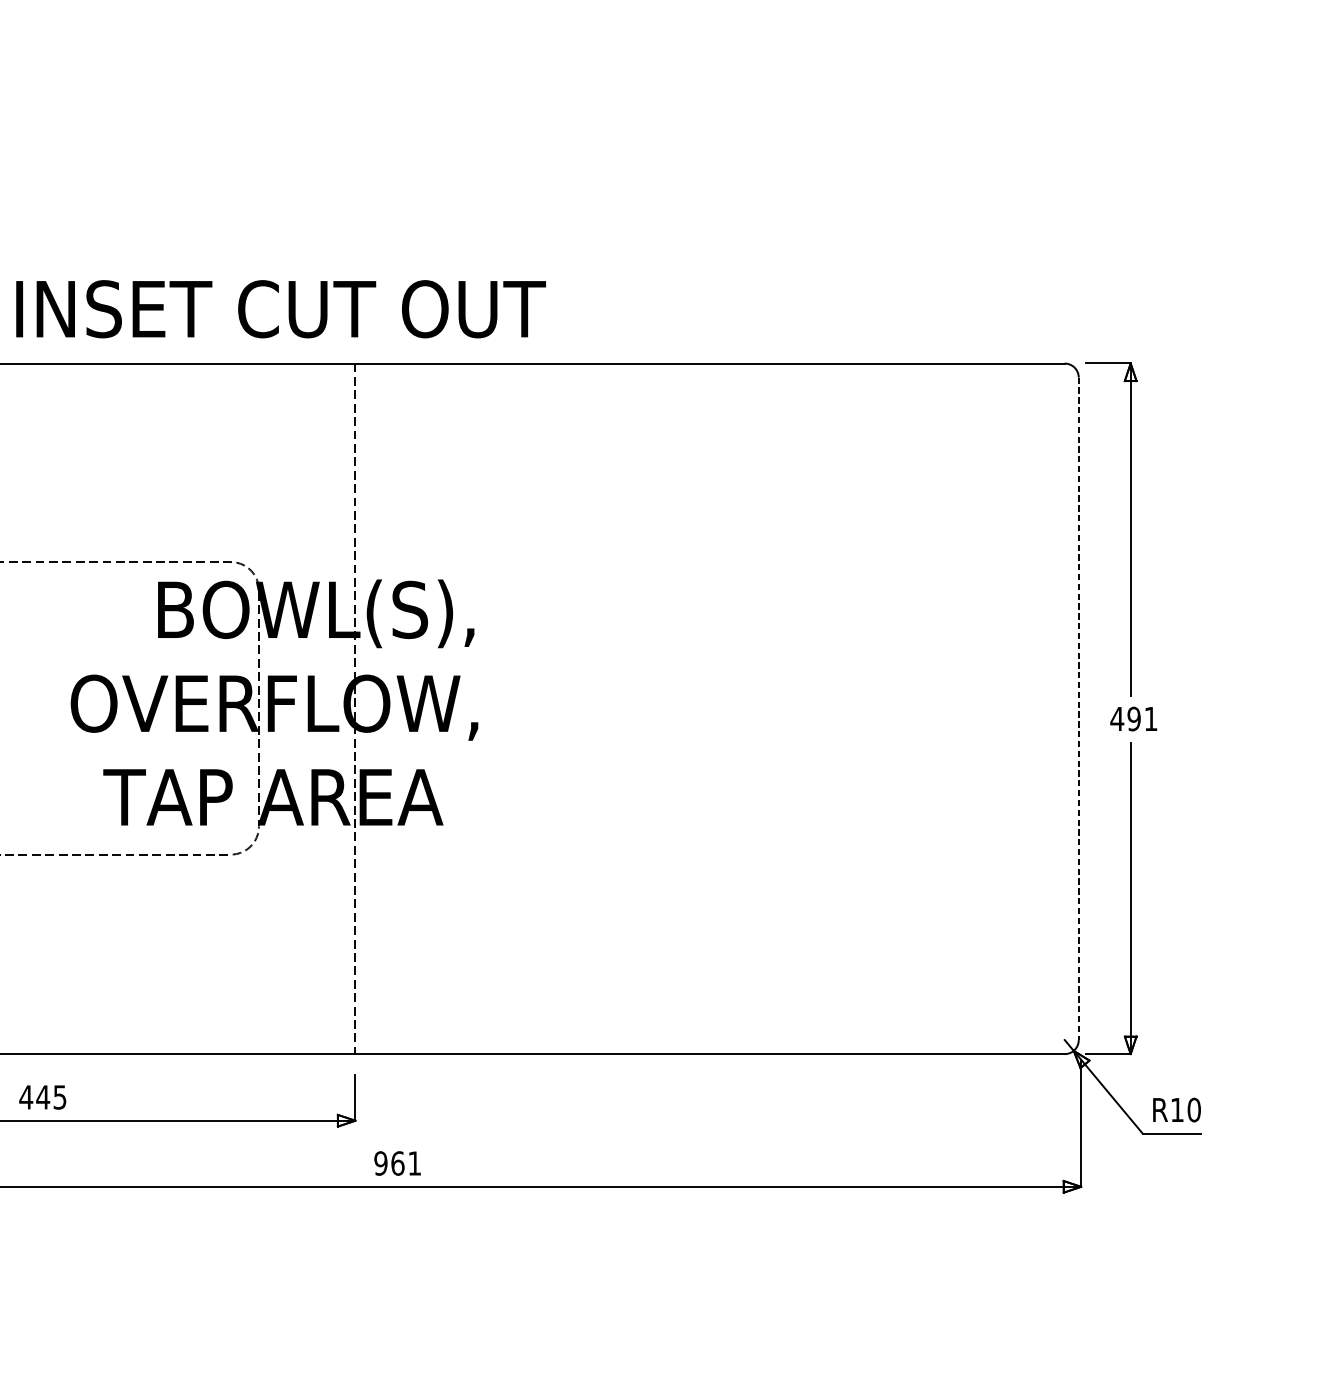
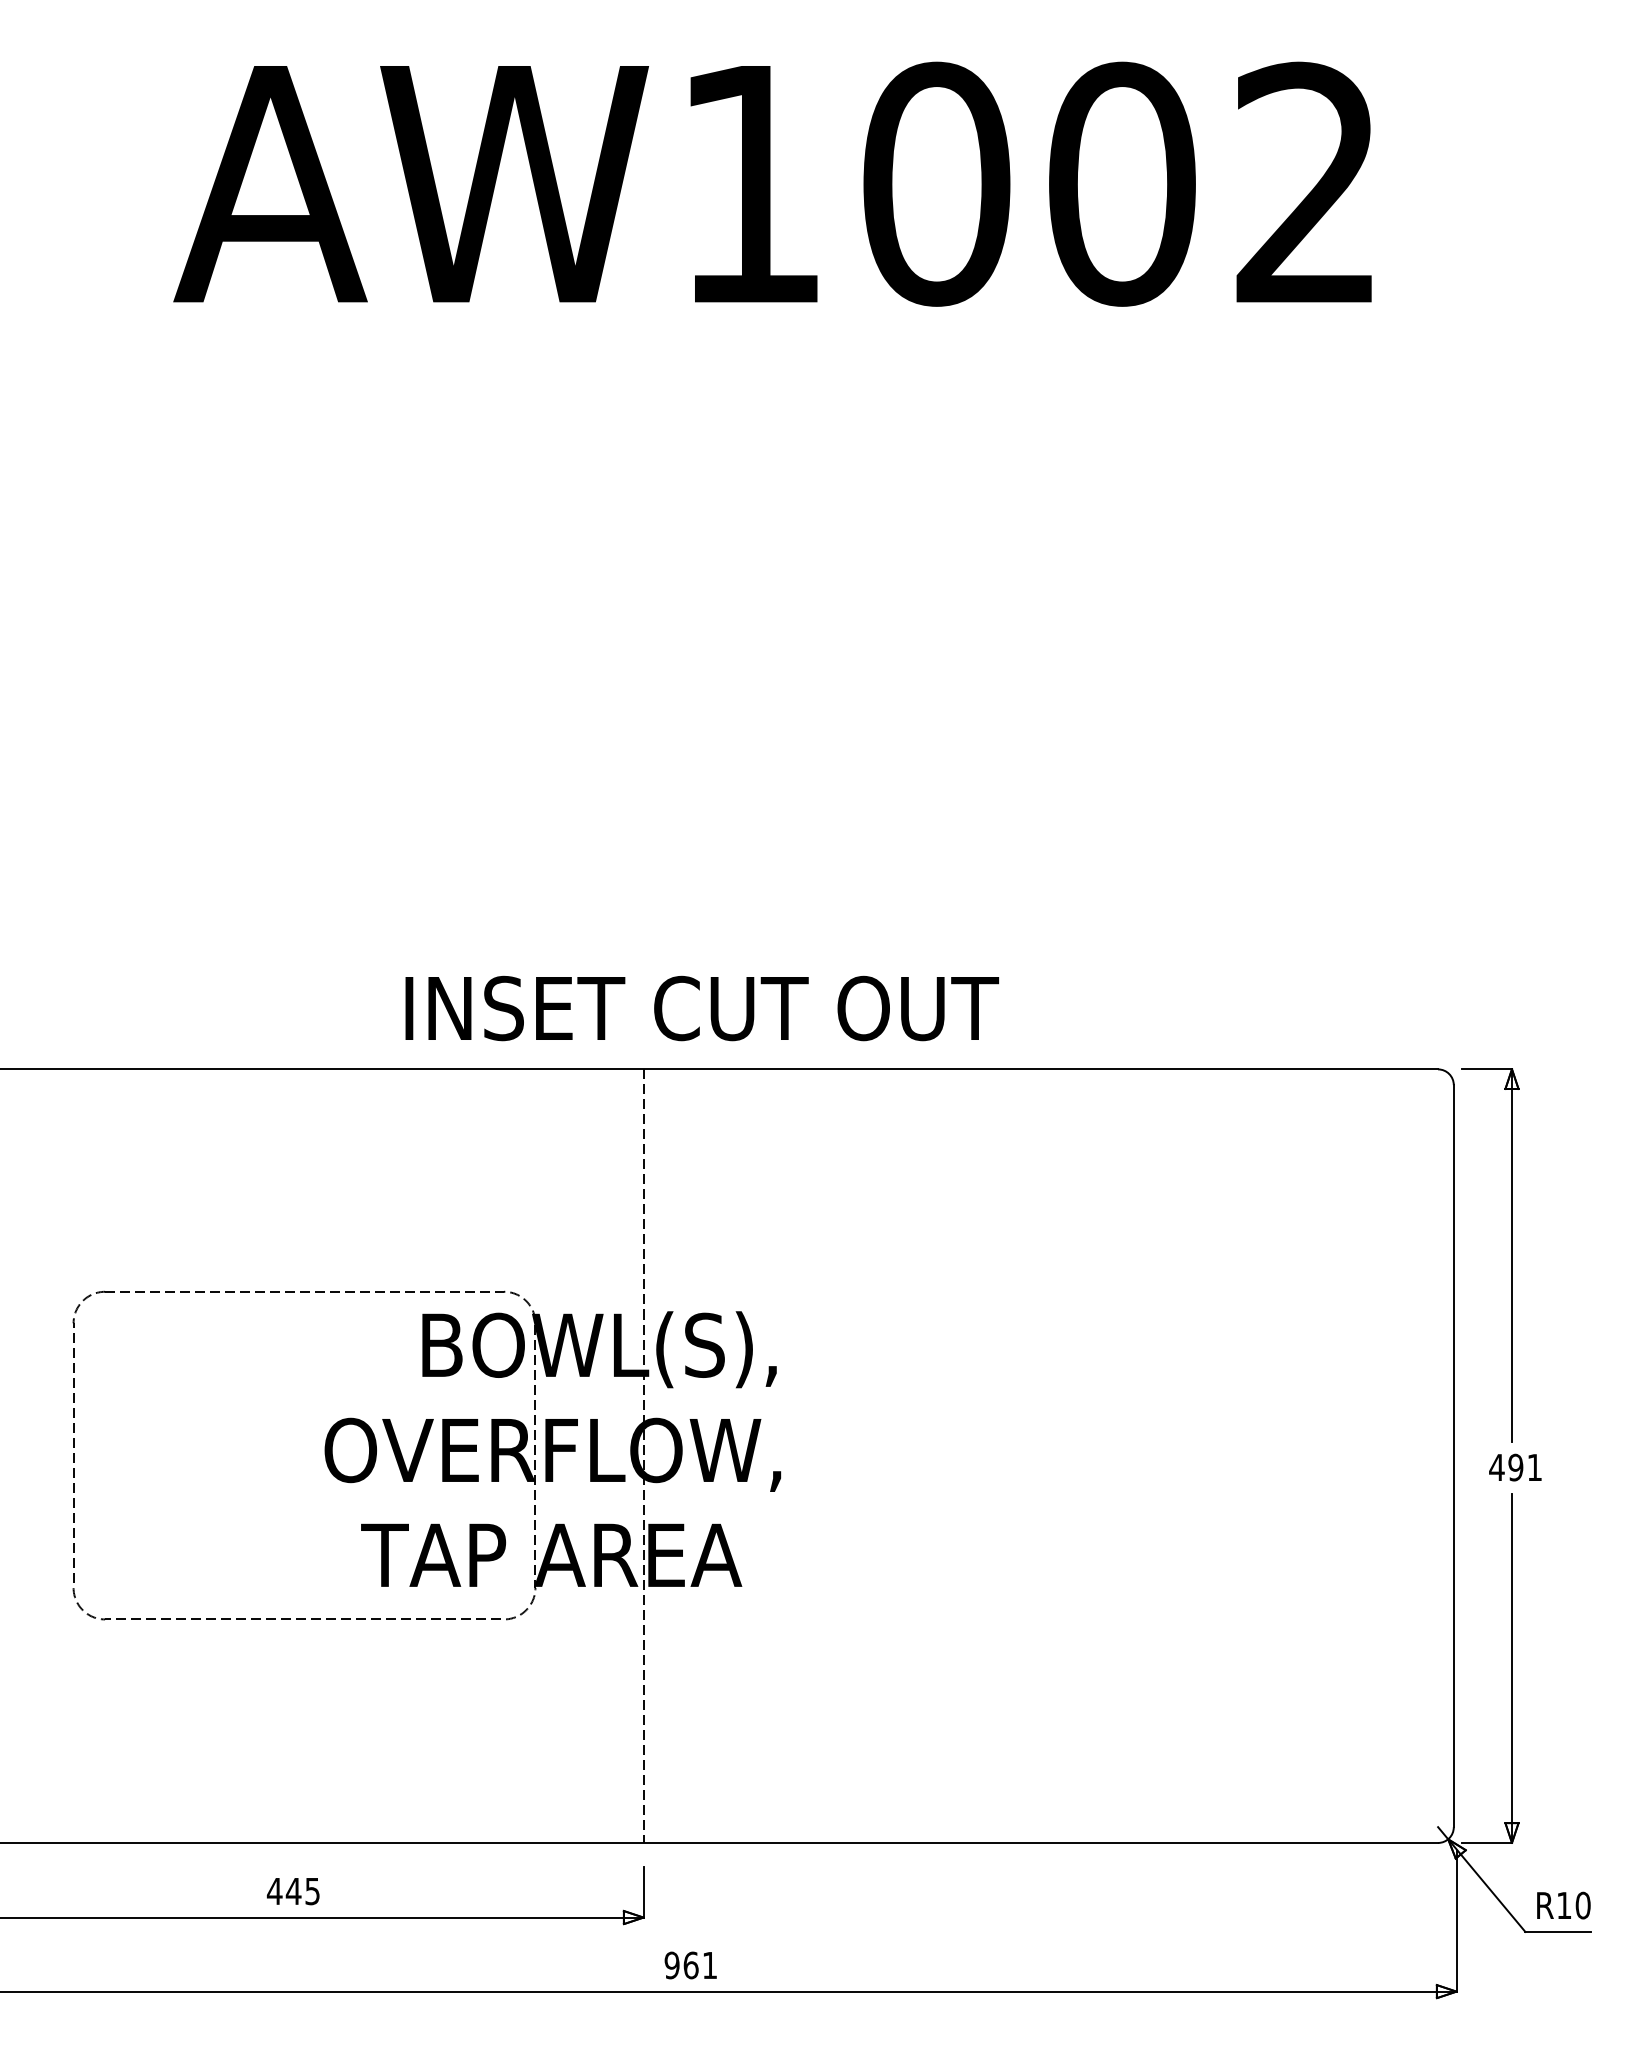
text: (280, 309) -> (701, 1008), moved
line: (1078, 709) -> (1453, 1456), dashed -> solid

